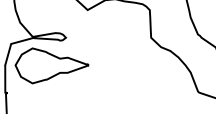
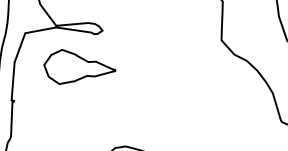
part: (51, 65) -> (79, 67), size x0.7

